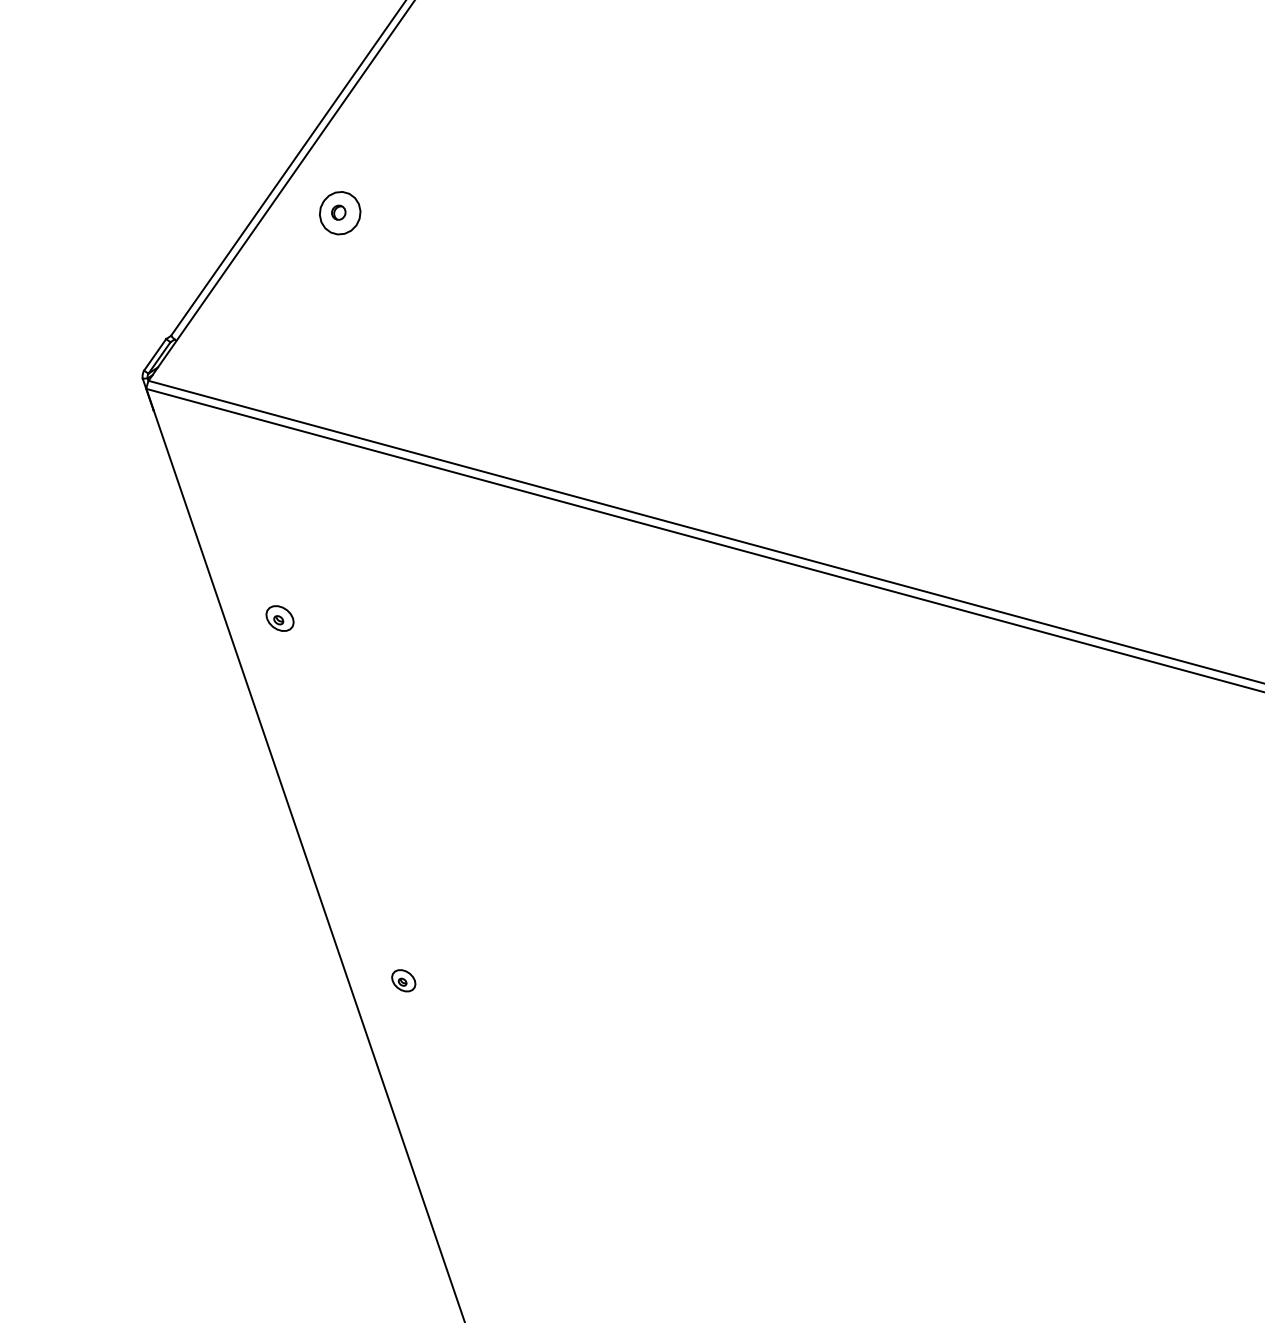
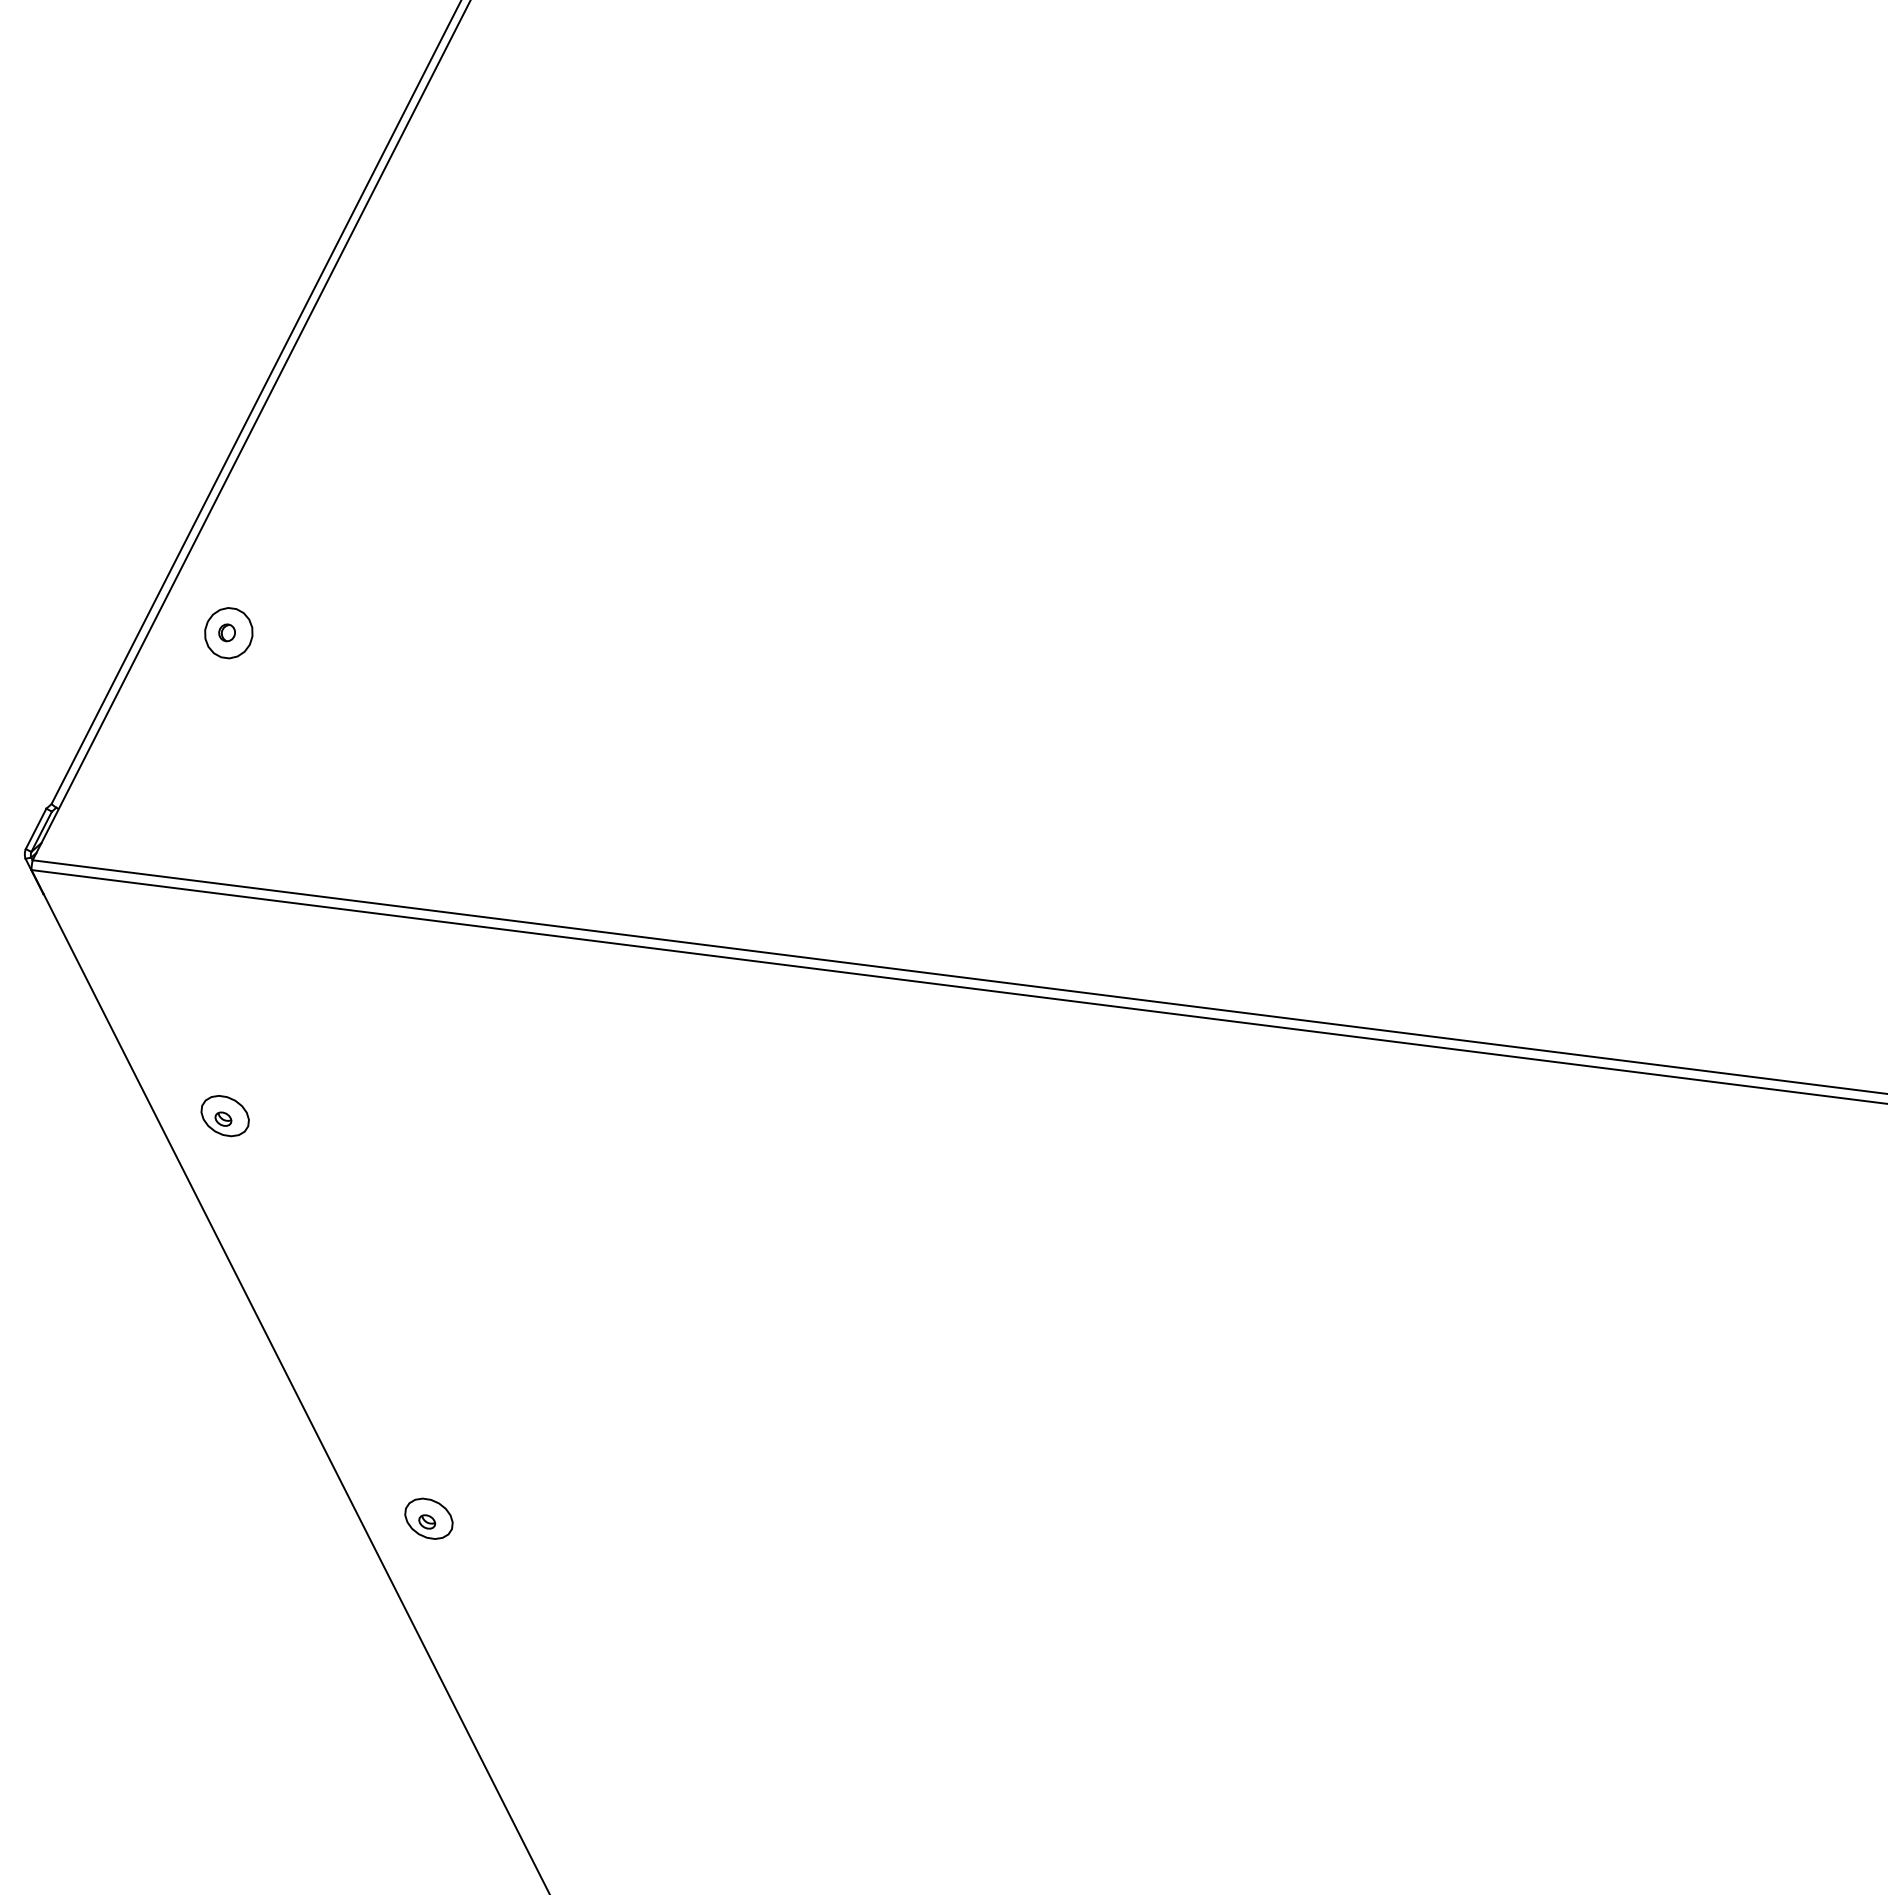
part: (279, 618) -> (224, 1116), size x1.43
part: (403, 980) -> (428, 1518), size x1.67

